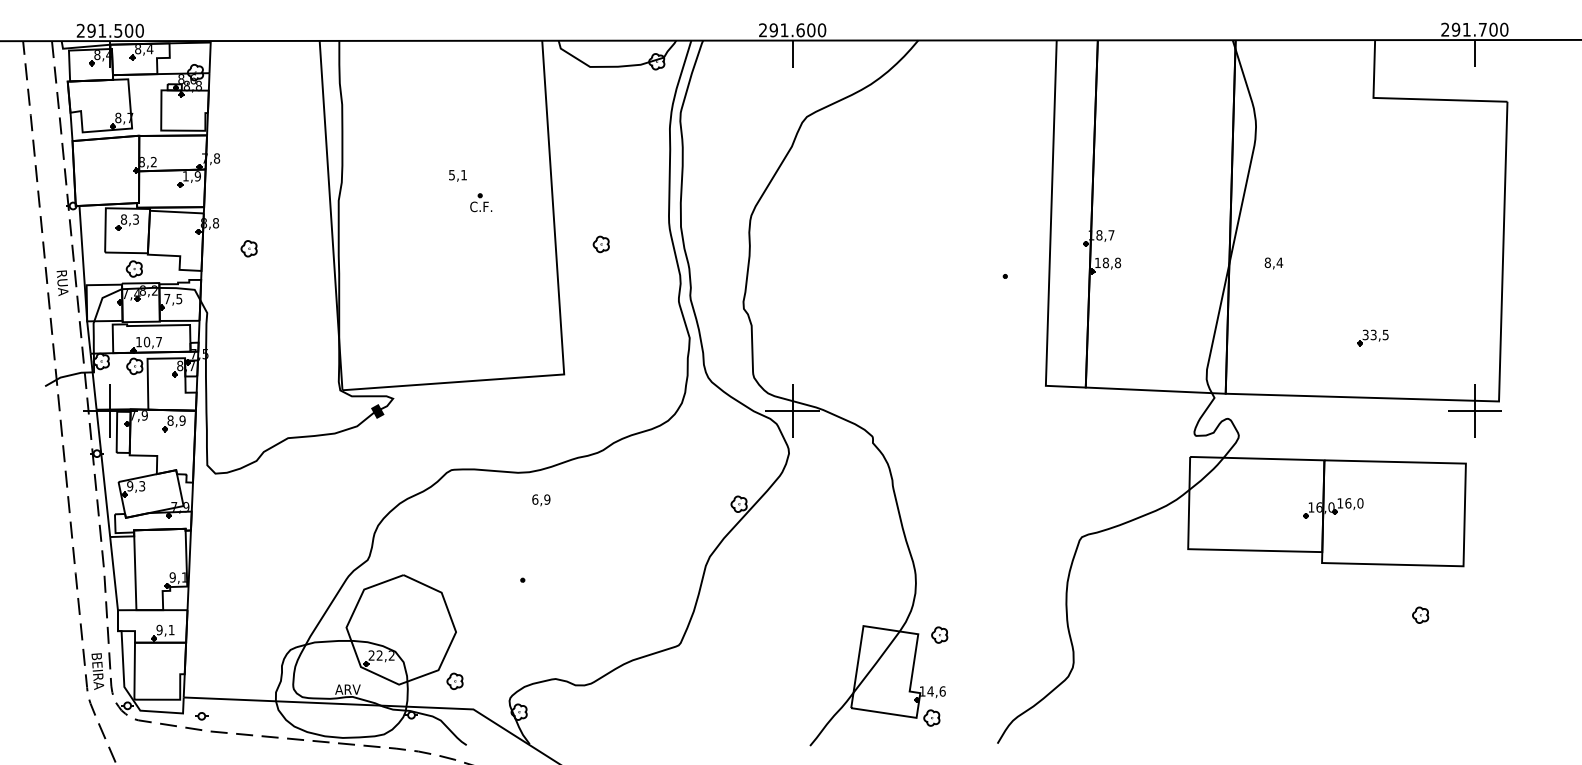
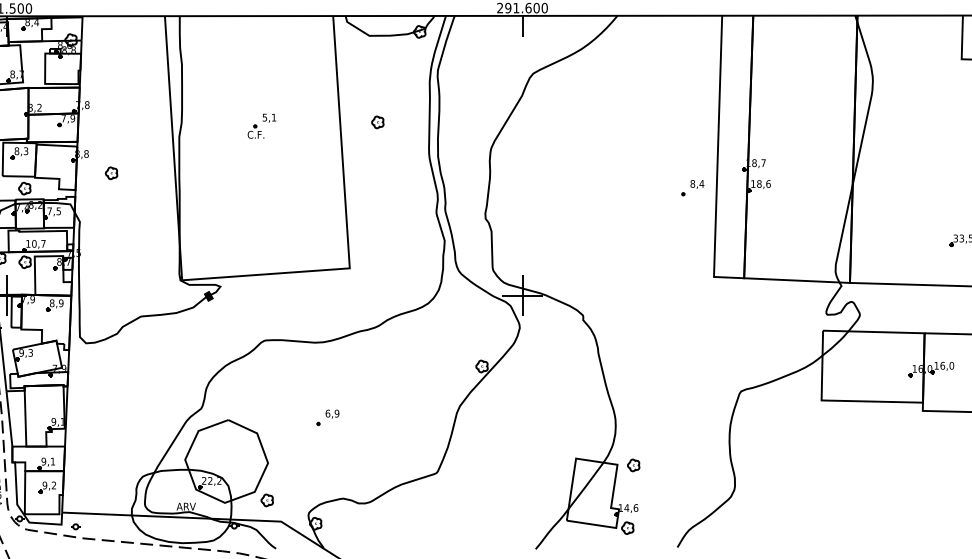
text: (185, 176) -> (63, 118), 1,9 -> 7,9
part: (481, 202) -> (256, 131), moved
part: (600, 244) -> (377, 122), moved
text: (1117, 262) -> (768, 183), 18,8 -> 18,6
text: (1273, 263) -> (697, 184), moved
text: (541, 500) -> (332, 414), moved
part: (163, 664) -> (46, 487), added

